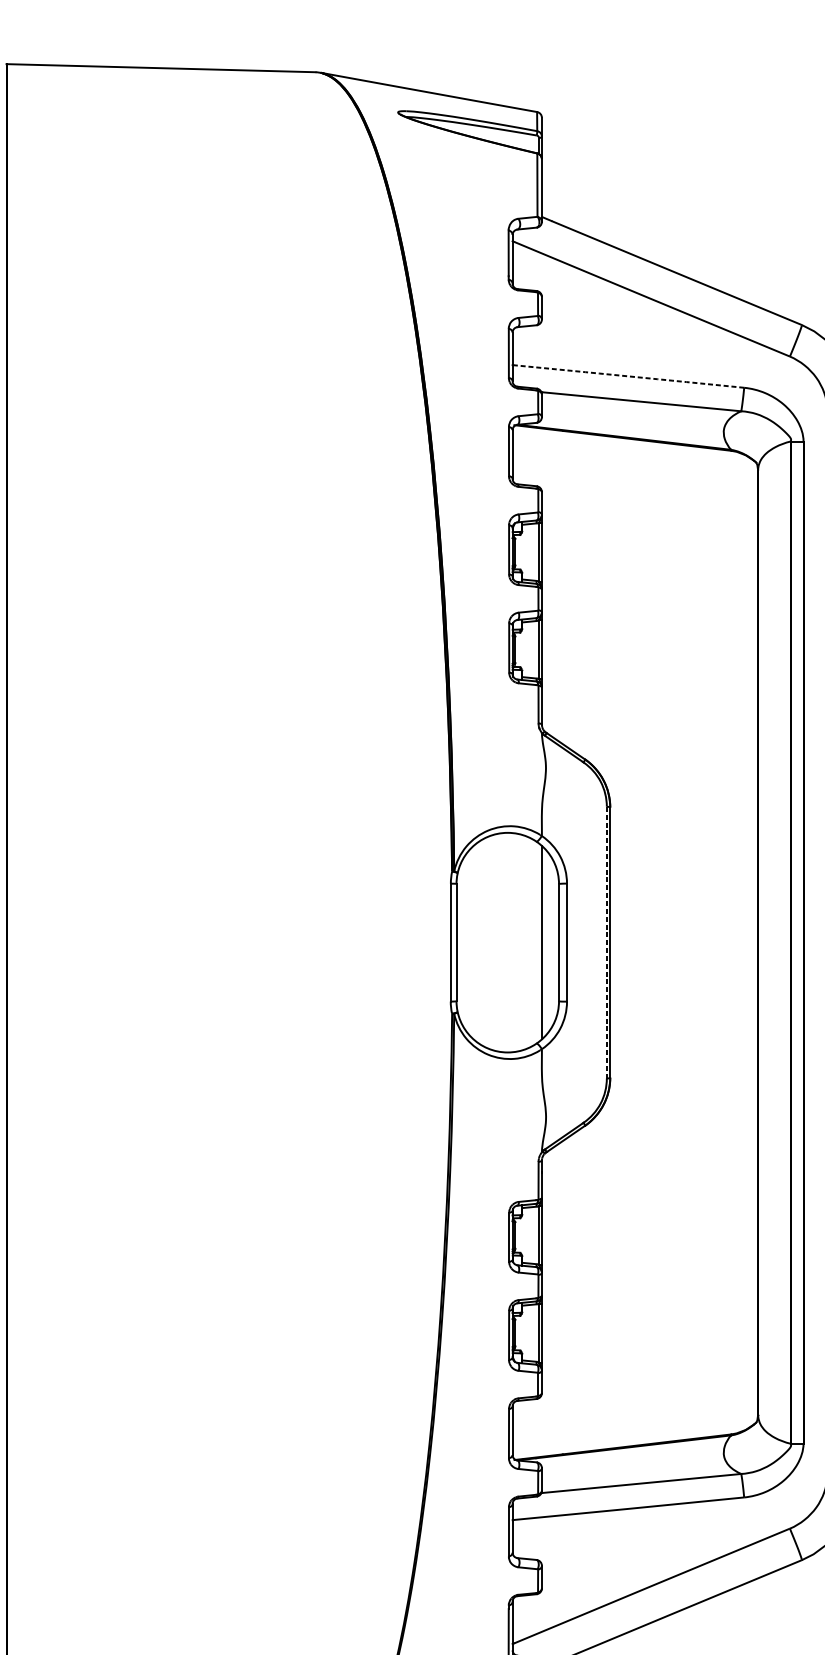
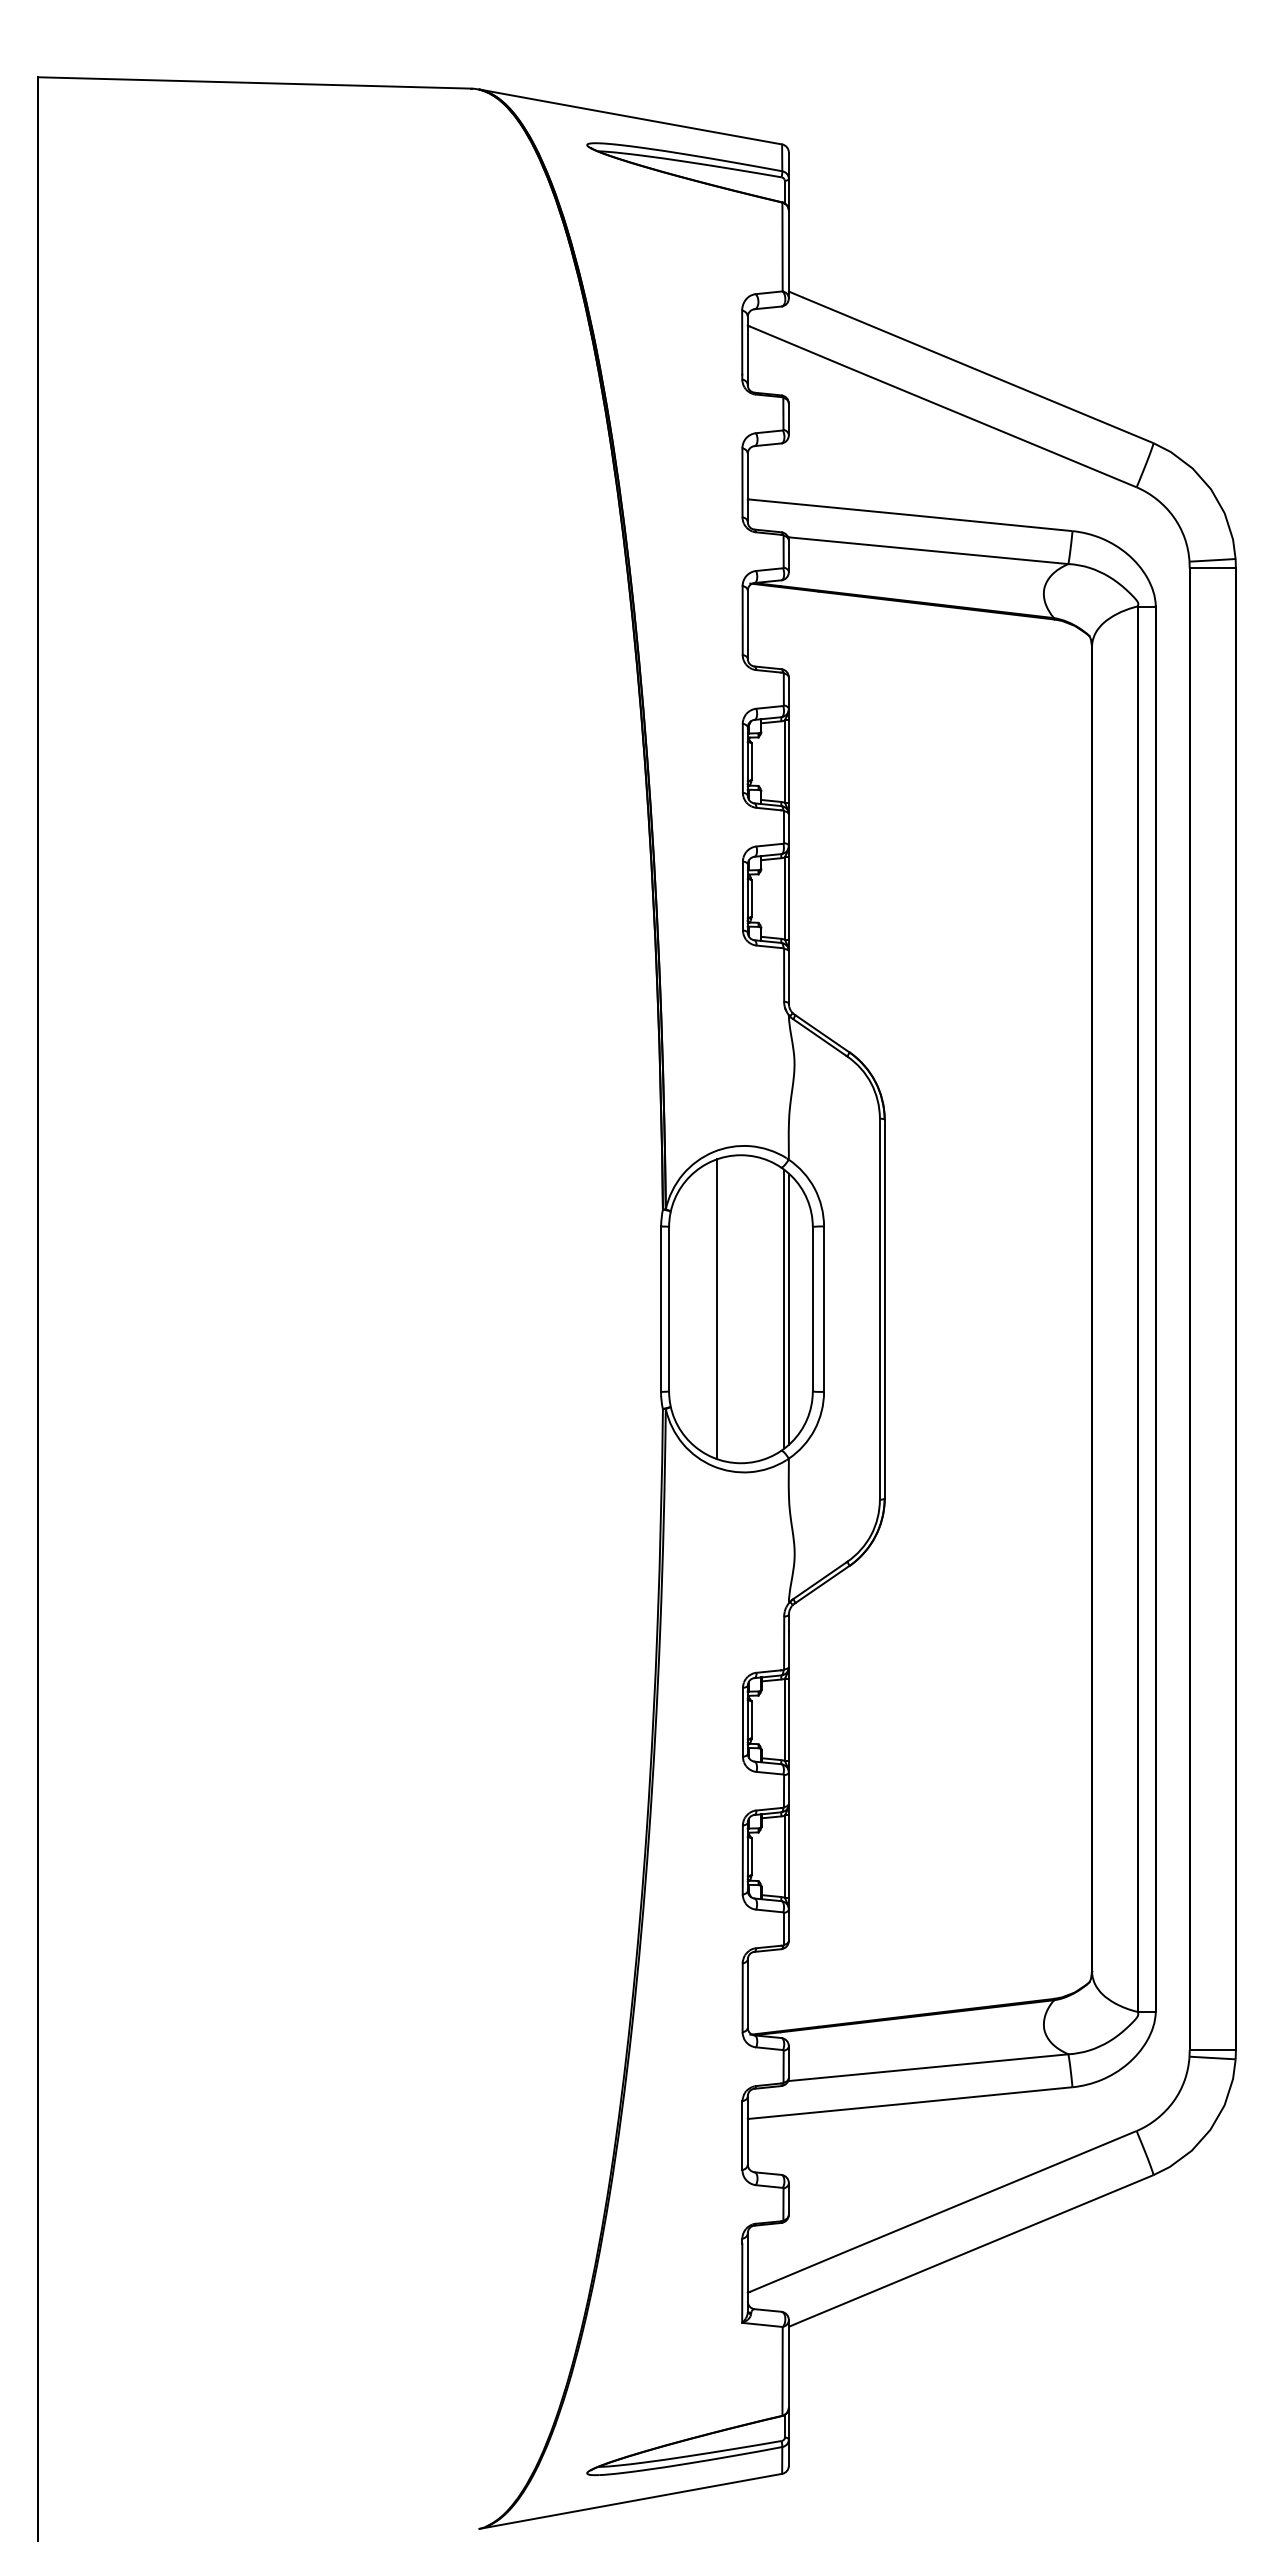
arc: (628, 376) -> (910, 515), dashed -> solid
line: (491, 942) -> (717, 1309), added
line: (538, 942) -> (784, 1308), added
line: (606, 942) -> (879, 1309), dashed -> solid

